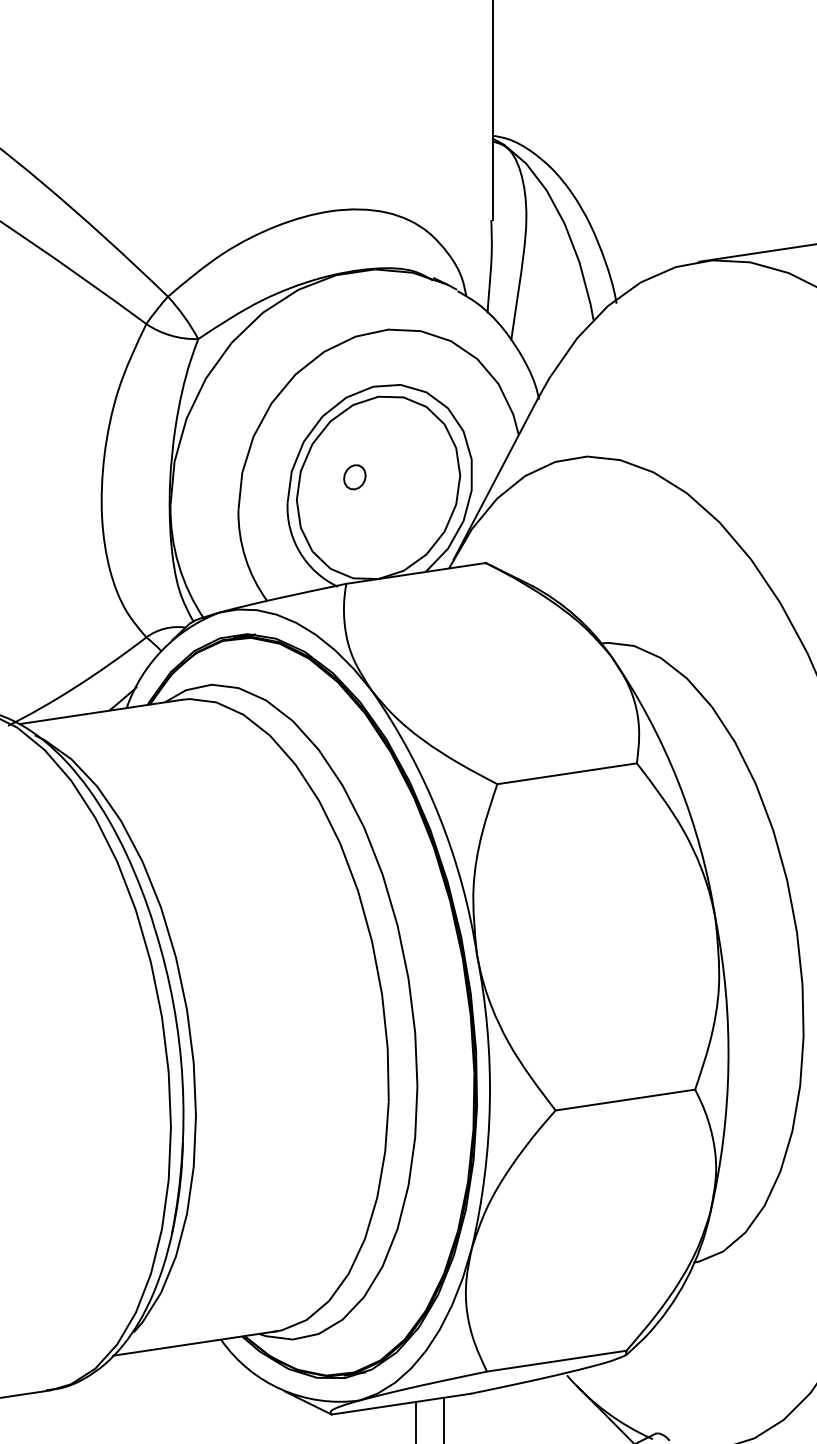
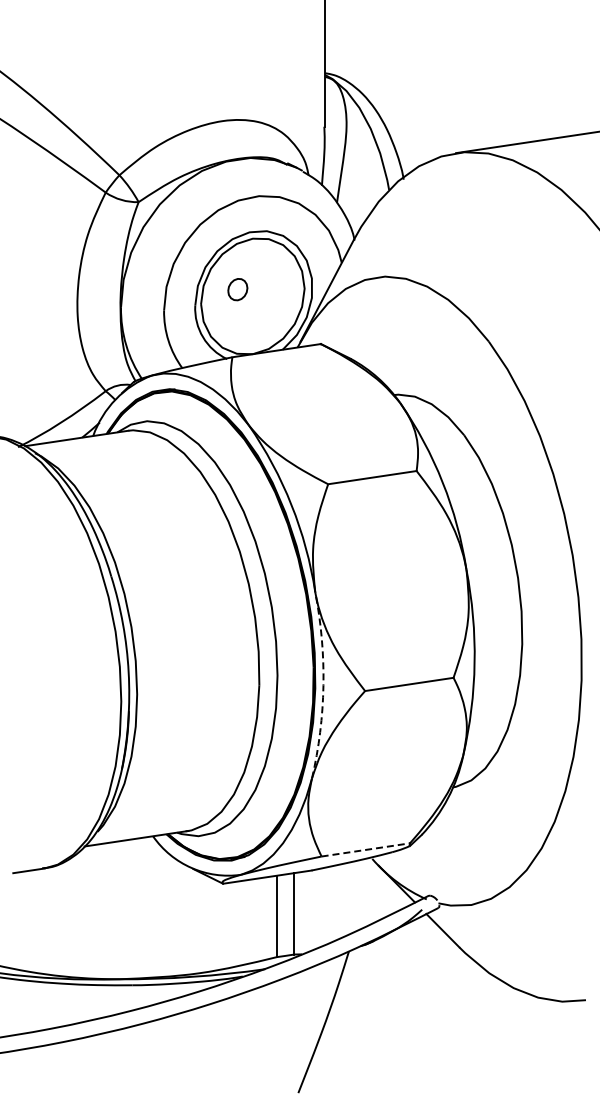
part: (354, 476) -> (237, 289), size x1.4
arc: (489, 1101) -> (323, 685), solid -> dashed
line: (556, 1360) -> (365, 849), solid -> dashed

